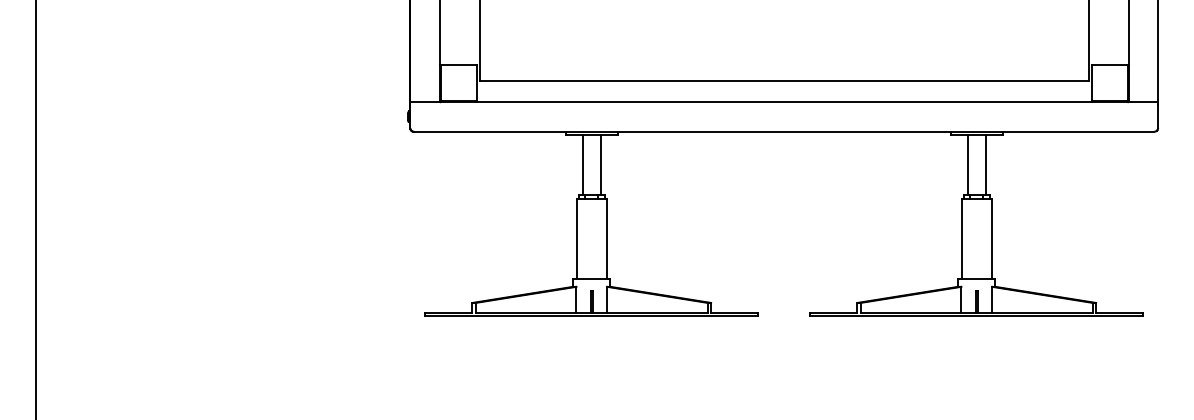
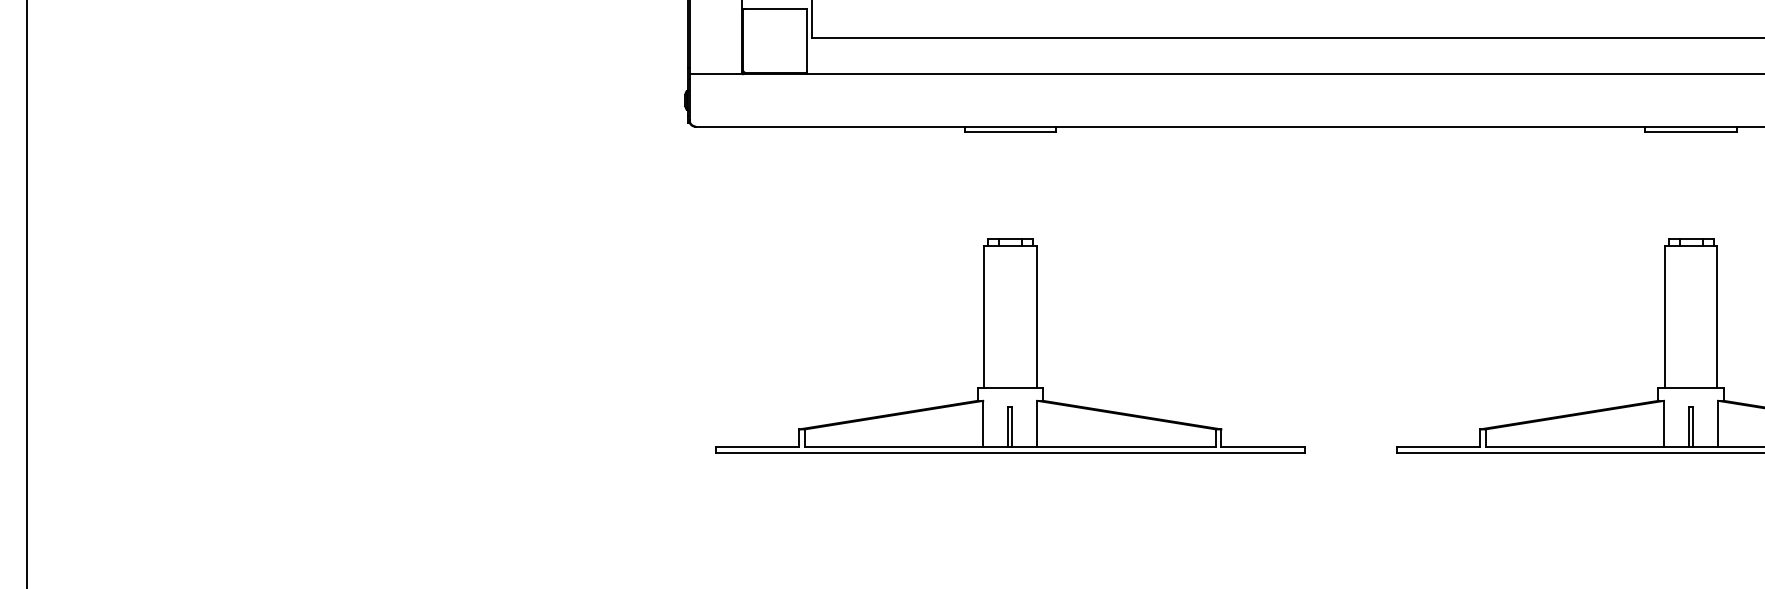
line: (582, 164) -> (993, 184), removed
line: (601, 164) -> (1027, 184), removed
line: (967, 164) -> (1674, 184), removed
line: (986, 164) -> (1708, 184), removed

